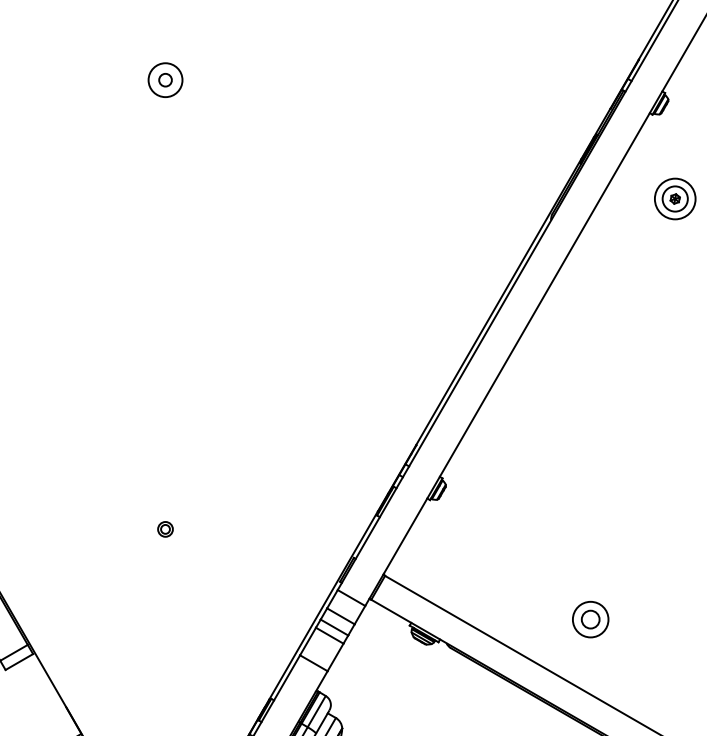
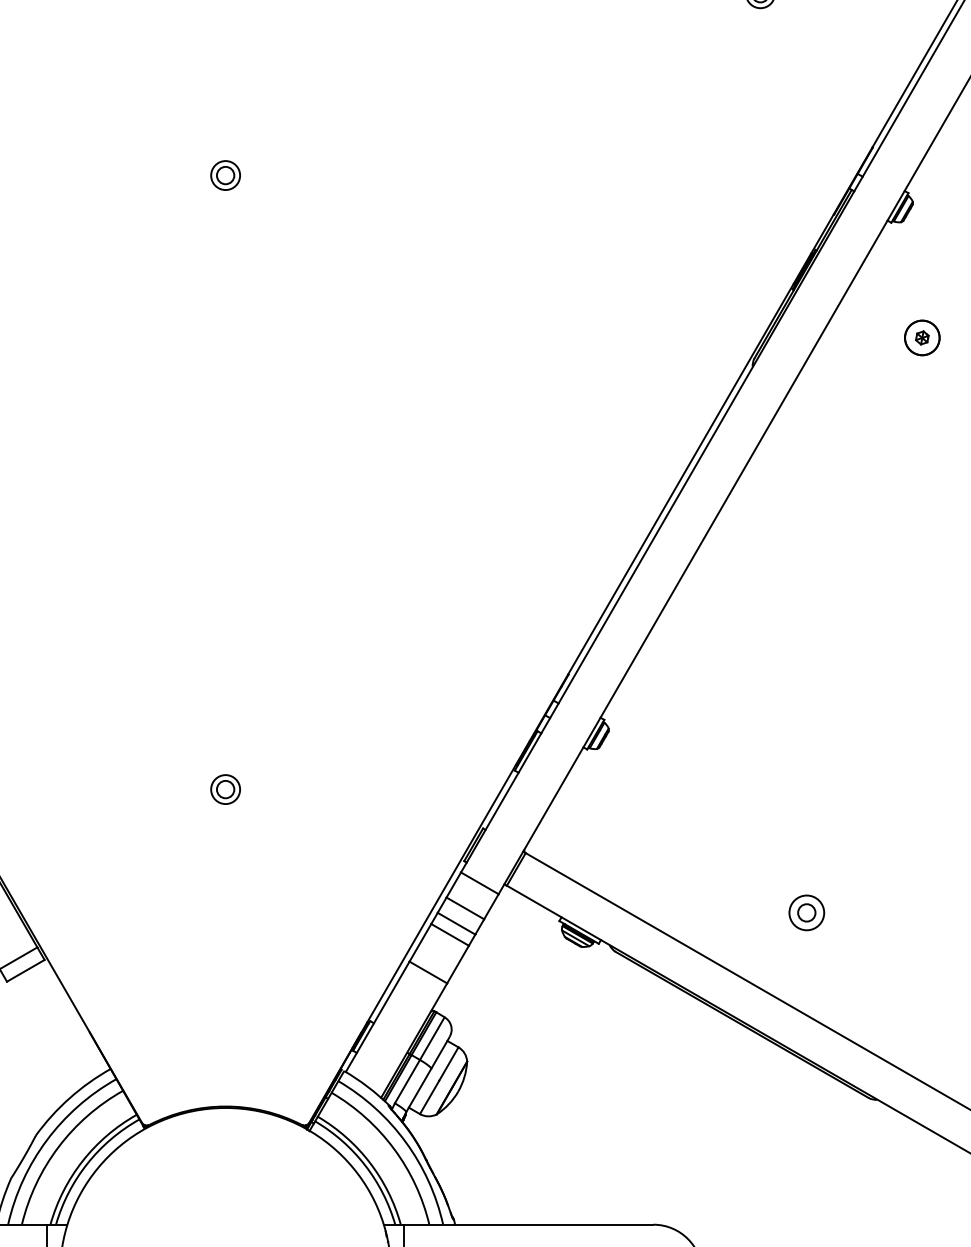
circle: (165, 80) -> (225, 175), size x0.62
circle: (674, 198) -> (921, 337), size x0.62
part: (165, 529) -> (225, 789), size x1.43
part: (590, 619) -> (806, 912), size x0.71

